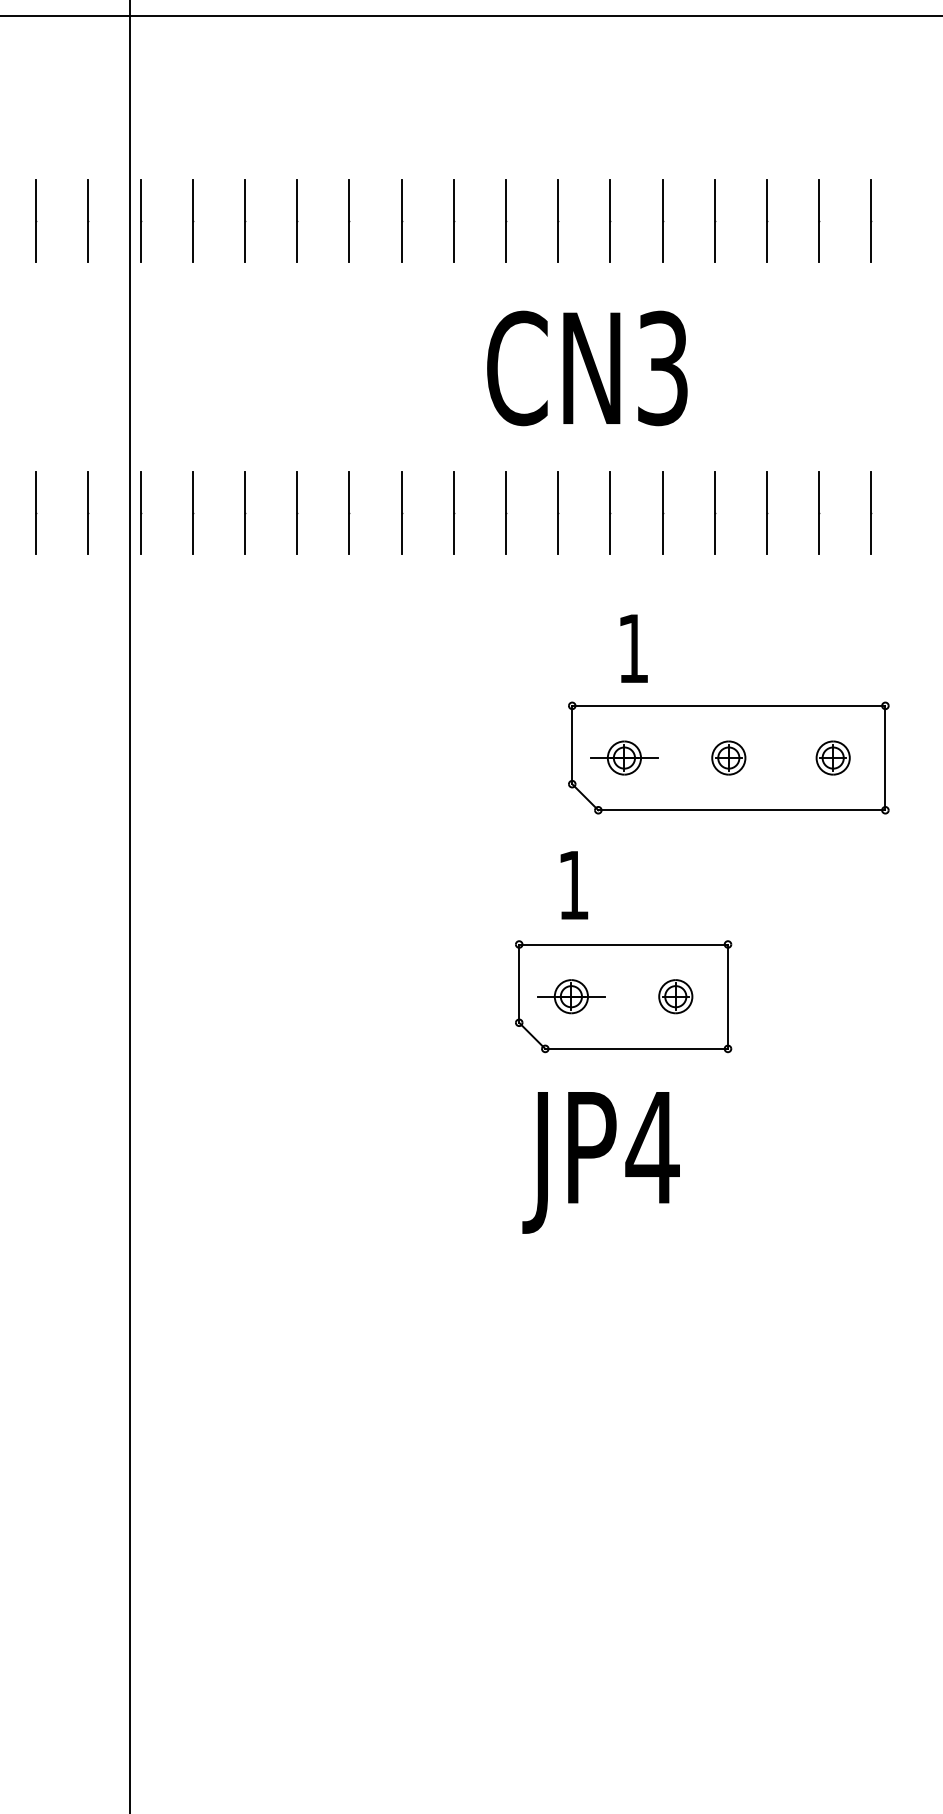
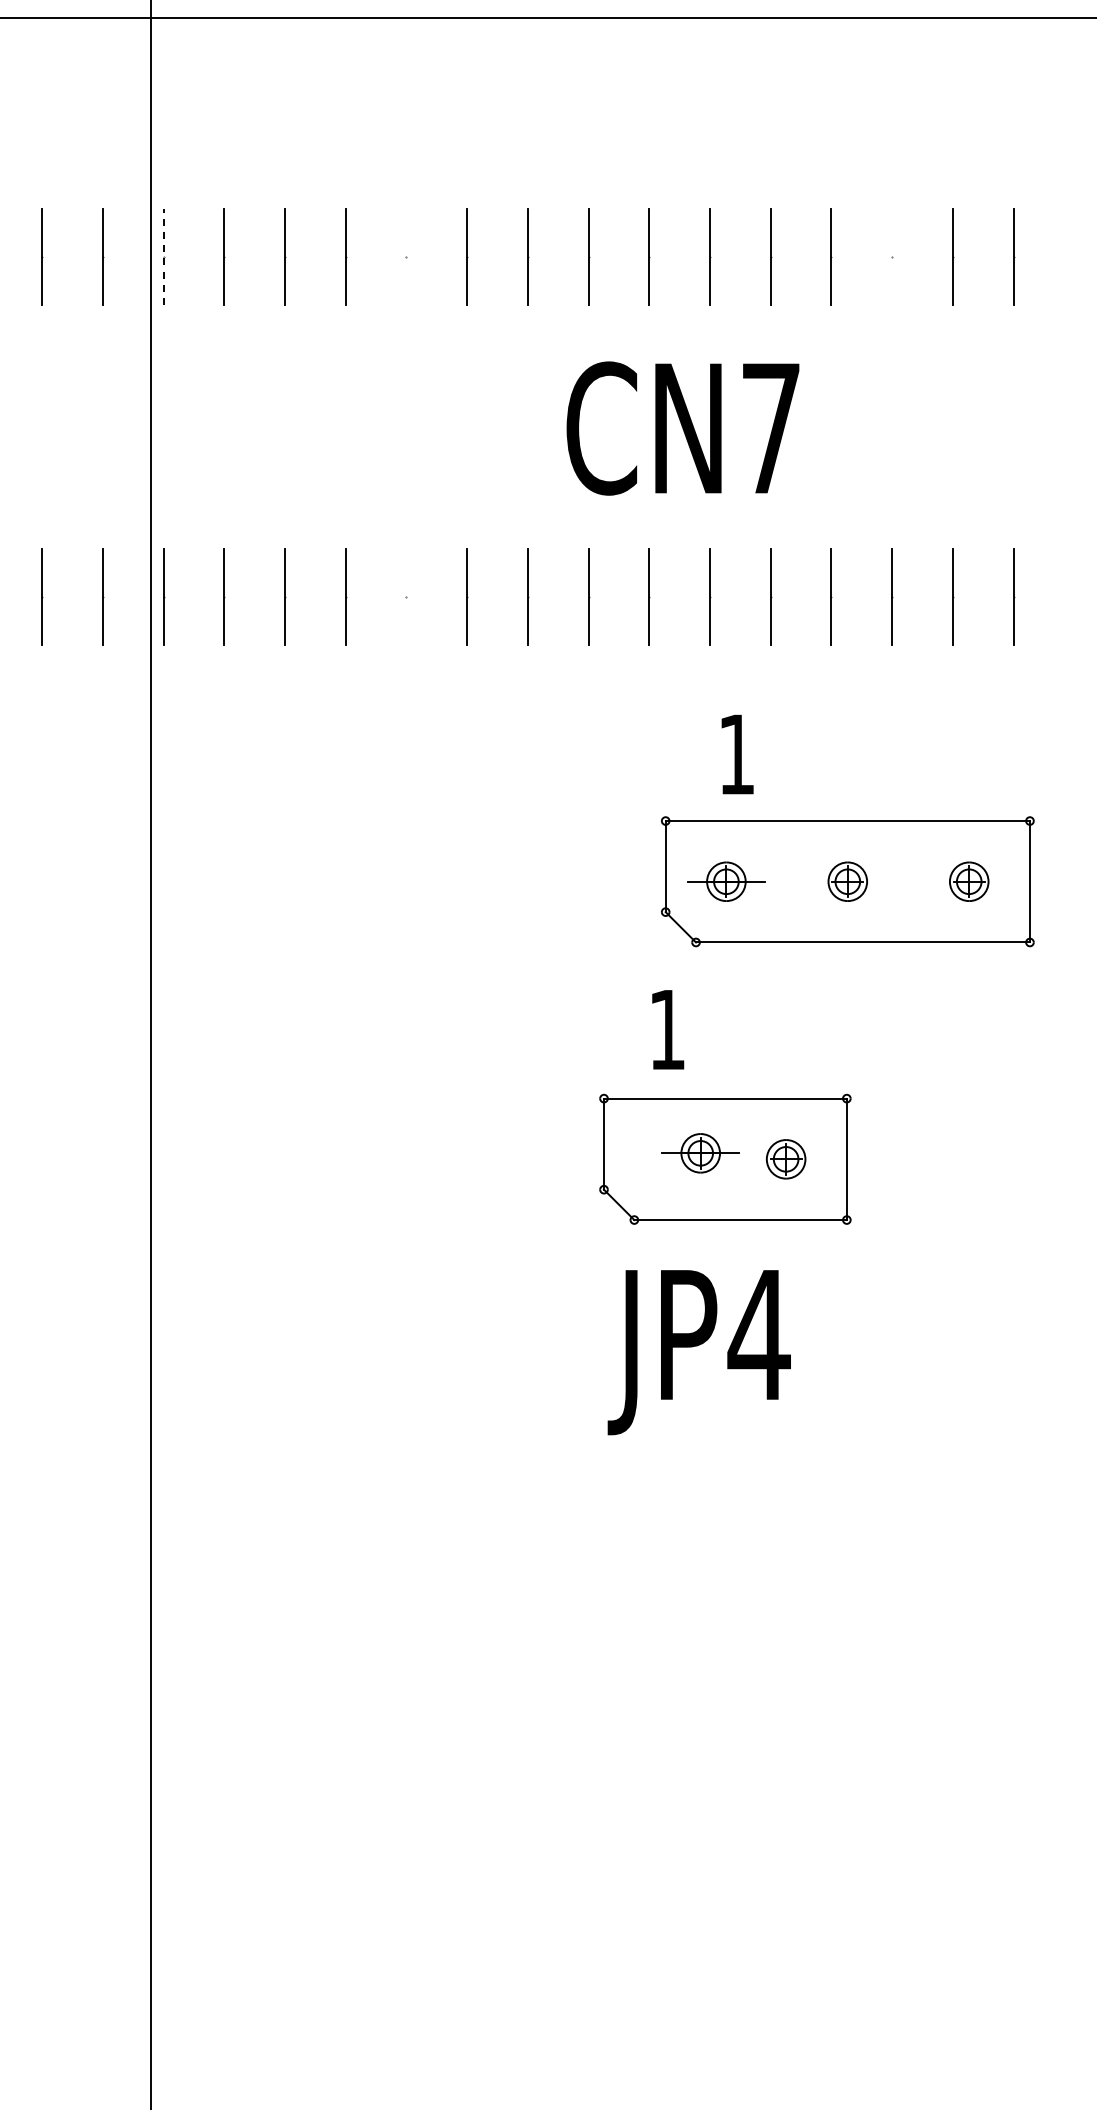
line: (140, 220) -> (163, 256), solid -> dashed
line: (349, 220) -> (406, 256), removed
line: (767, 220) -> (892, 256), removed
text: (662, 368) -> (770, 428), CN3 -> CN7
line: (349, 512) -> (406, 596), removed
part: (571, 996) -> (700, 1153), moved

